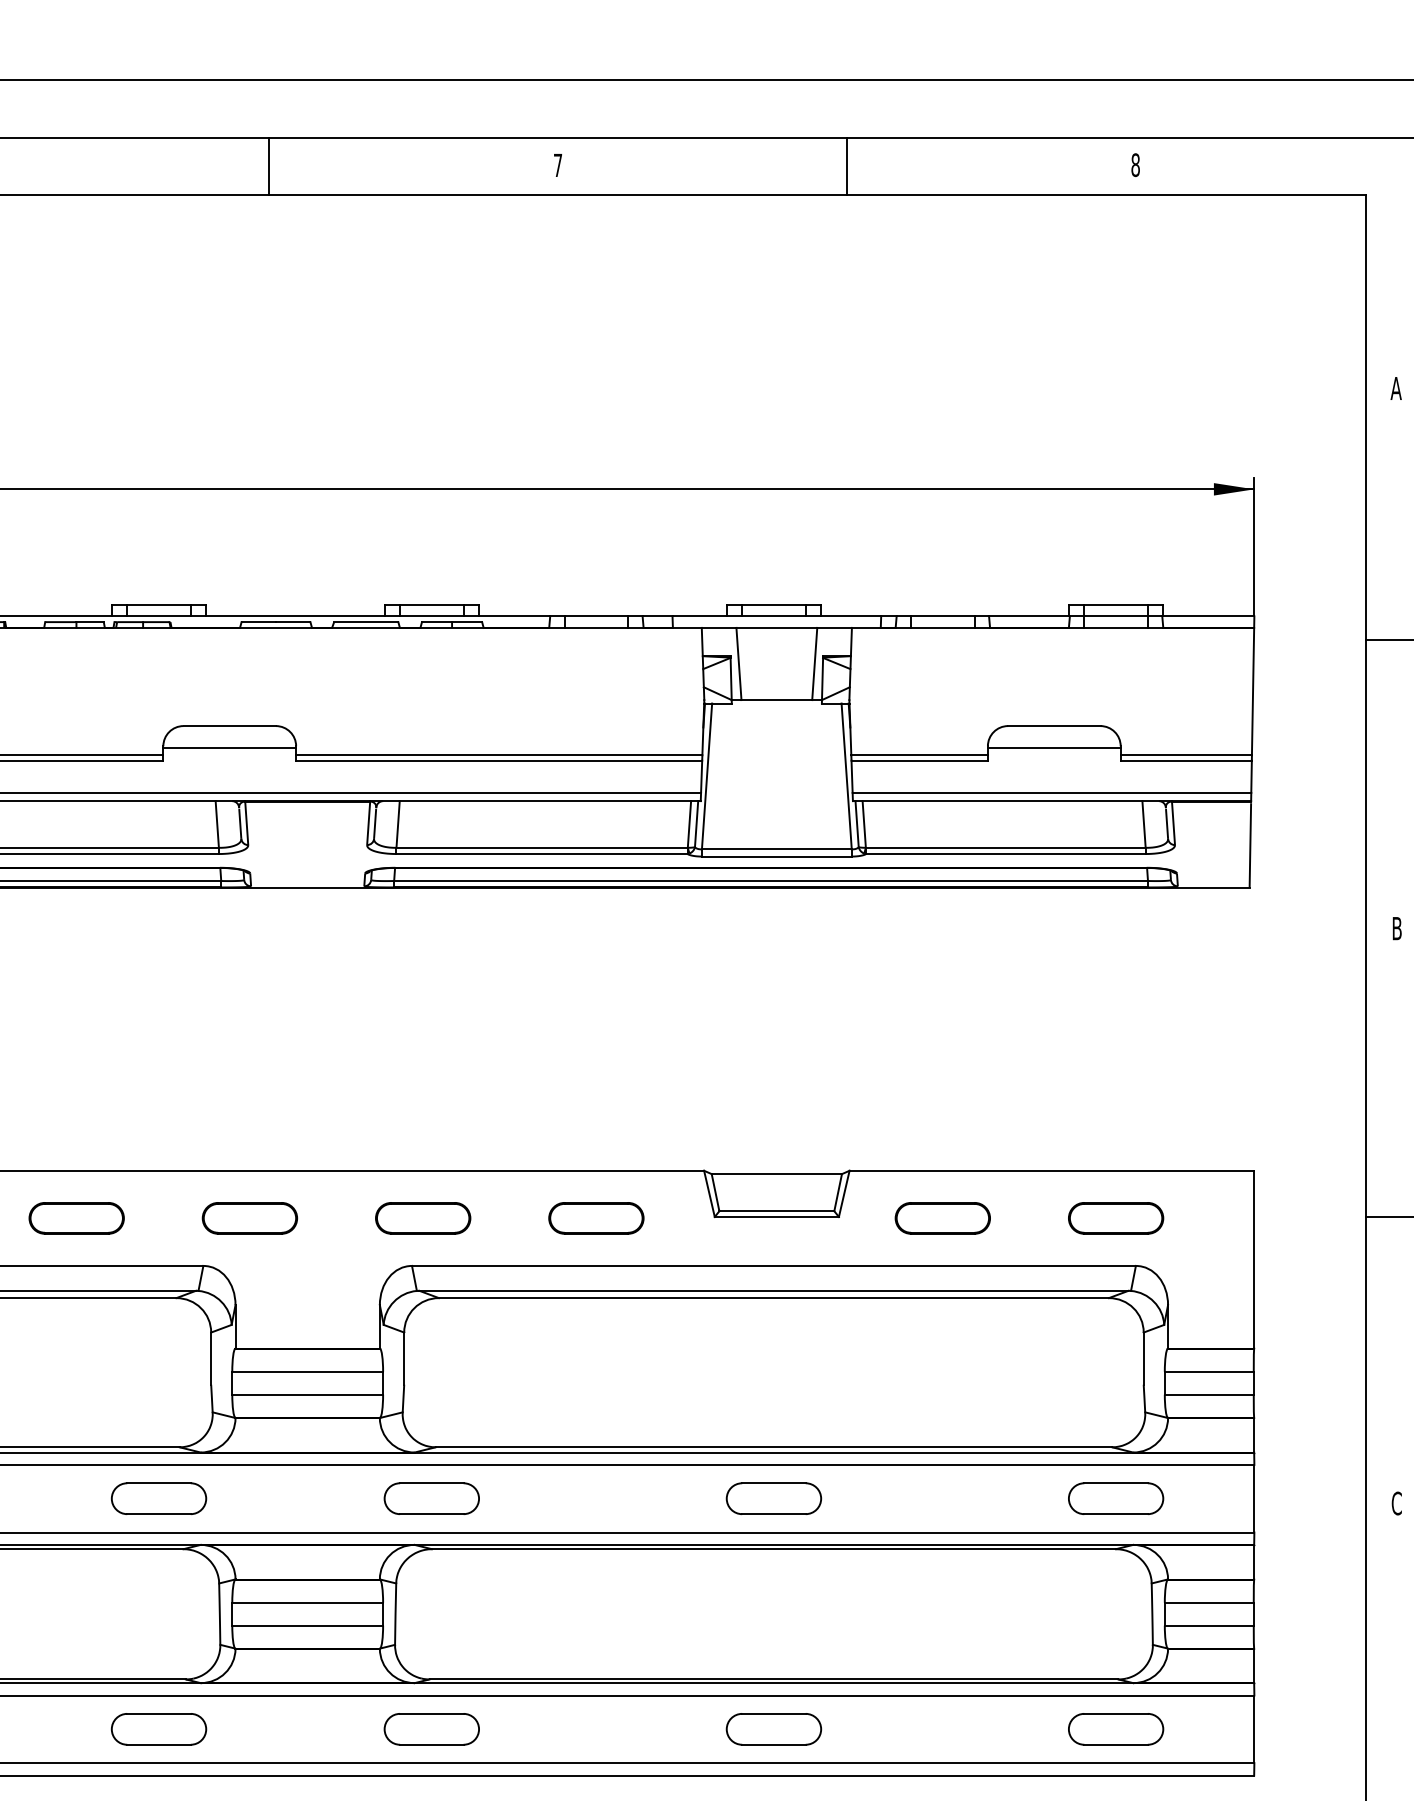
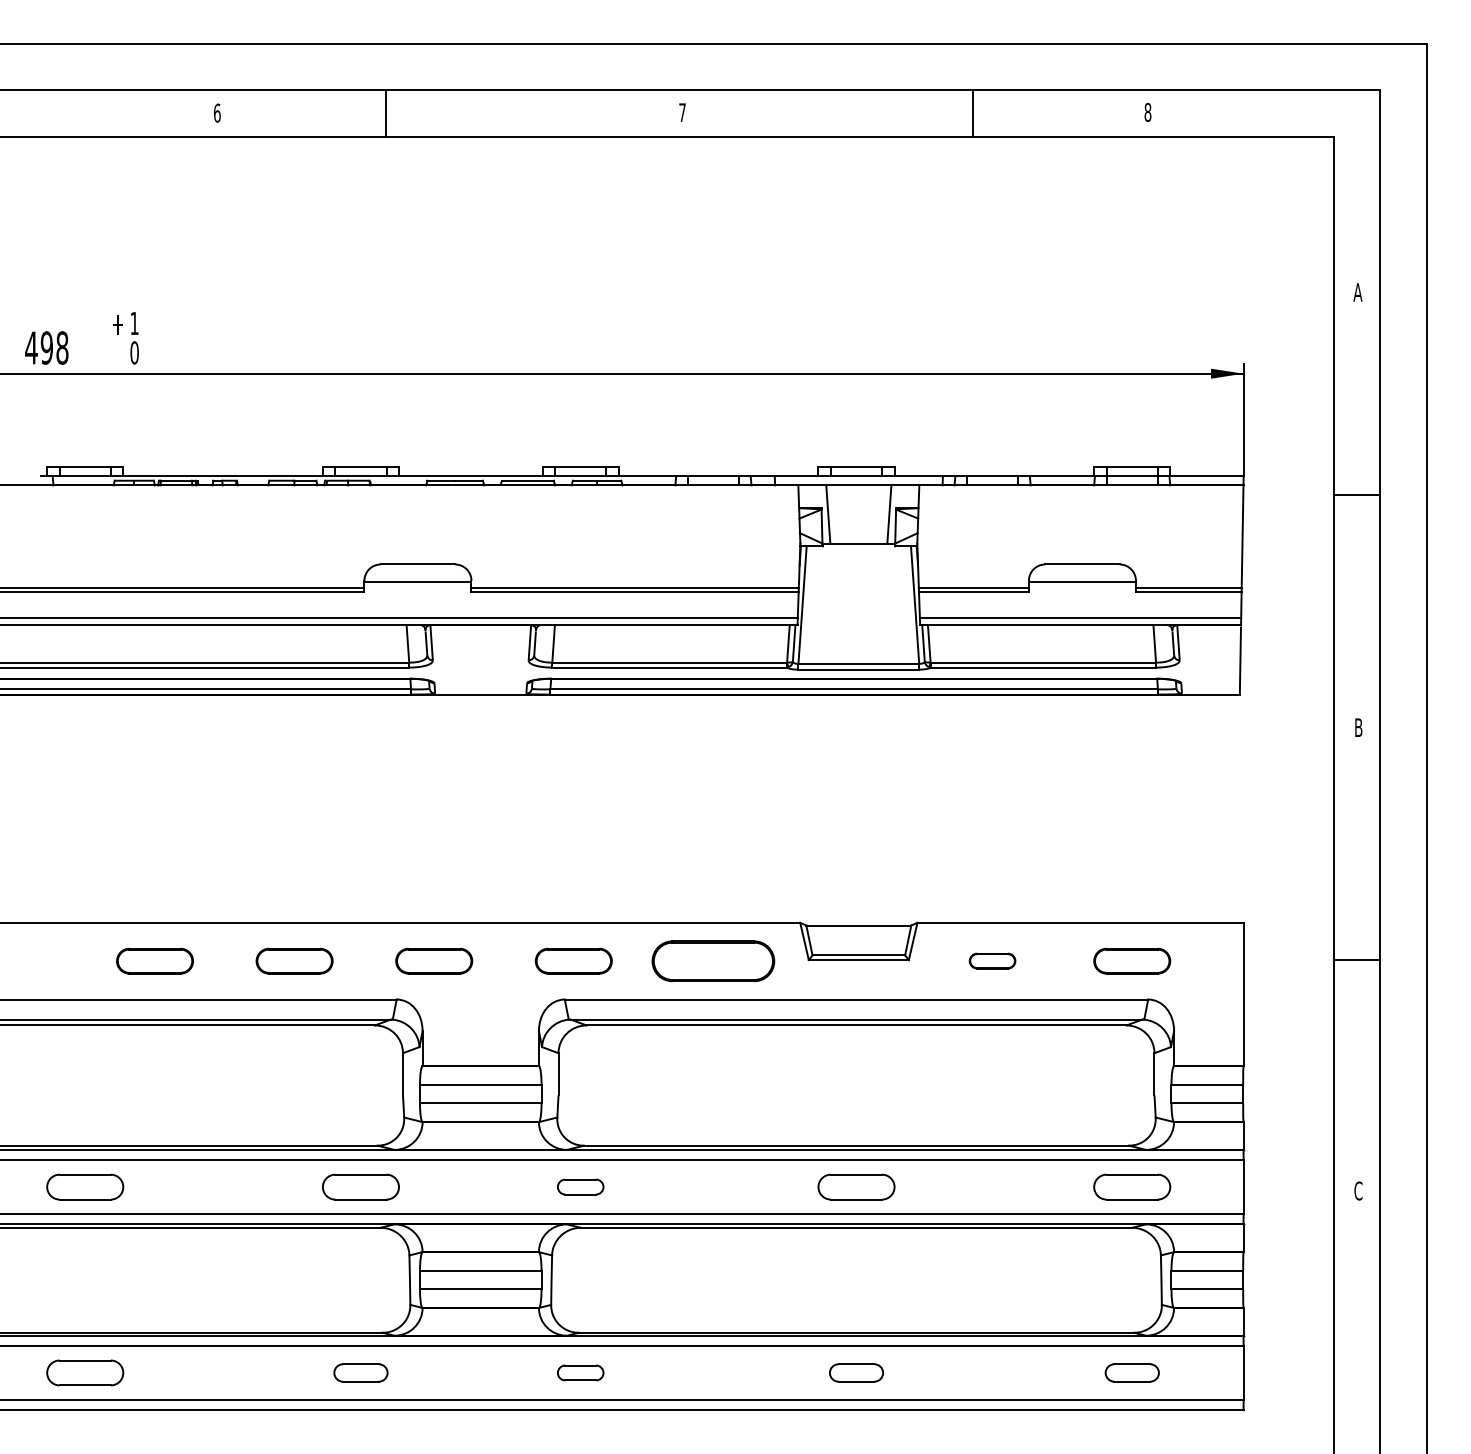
line: (268, 166) -> (385, 113), moved
line: (847, 166) -> (973, 113), moved
part: (596, 1217) -> (713, 960), size x1.6
part: (942, 1217) -> (992, 960), size x0.6
part: (431, 1497) -> (580, 1186), size x0.6
part: (158, 1728) -> (360, 1372), size x0.7
part: (431, 1728) -> (580, 1372), size x0.6
part: (773, 1728) -> (856, 1372), size x0.7
part: (1116, 1728) -> (1132, 1372), size x0.7

